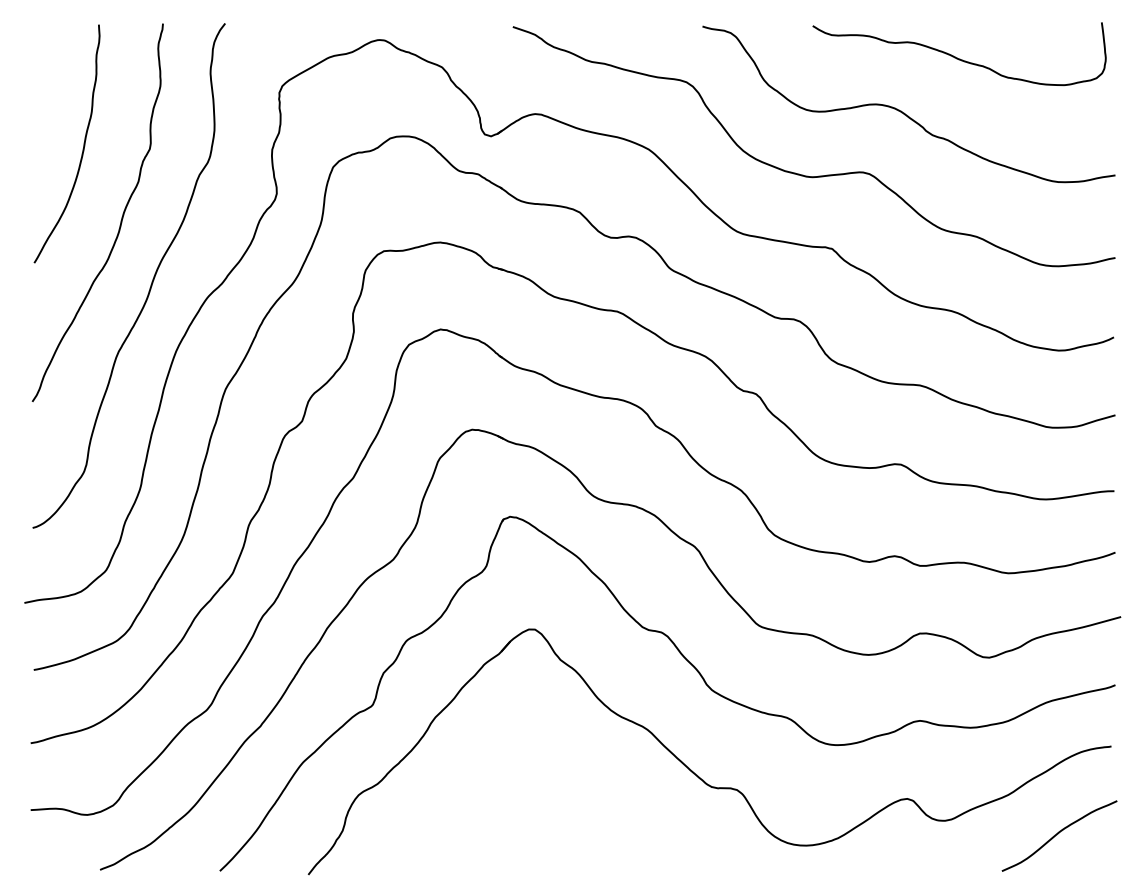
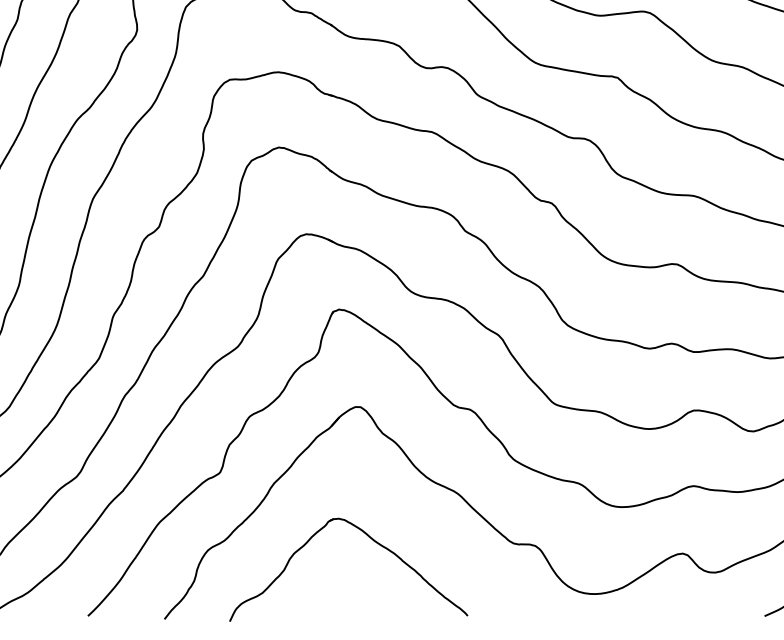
part: (549, 784) -> (373, 541), added

